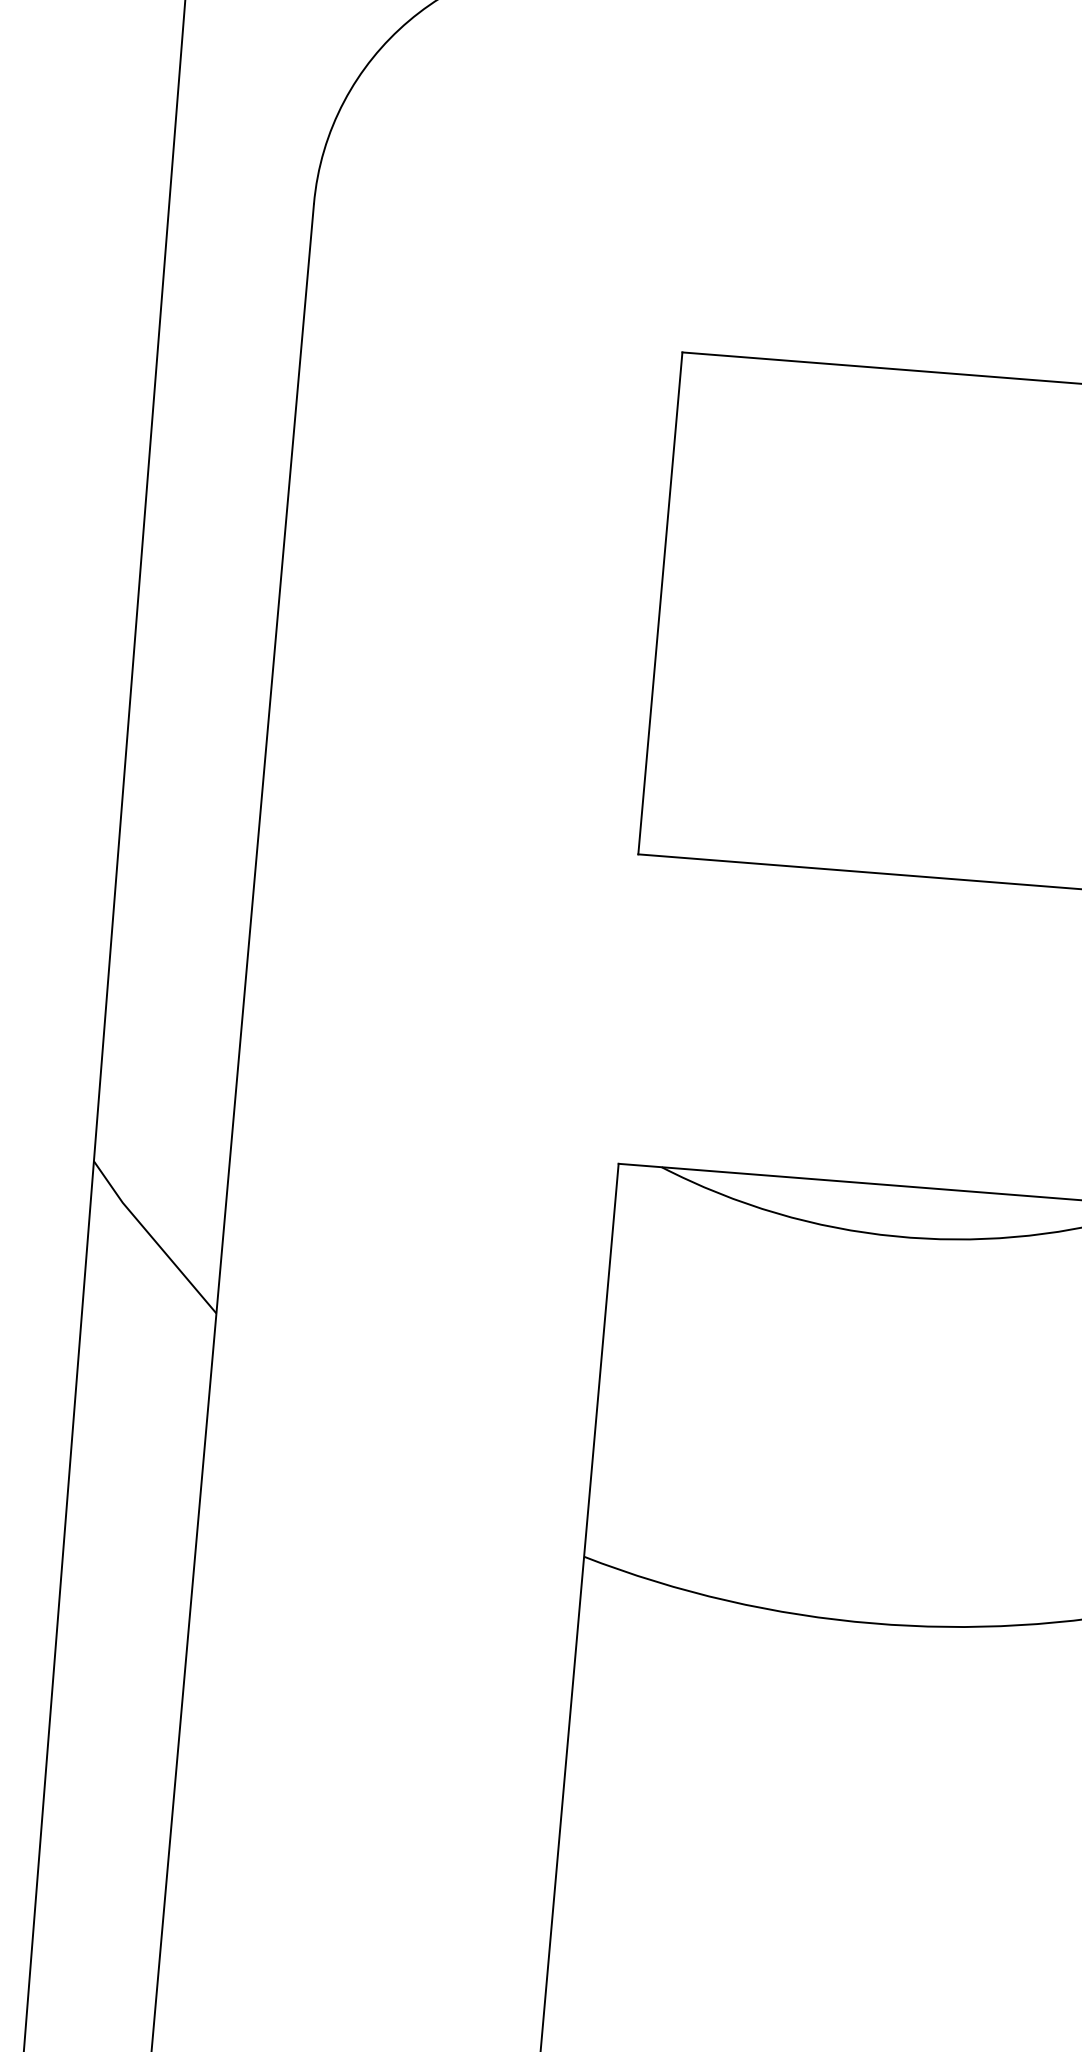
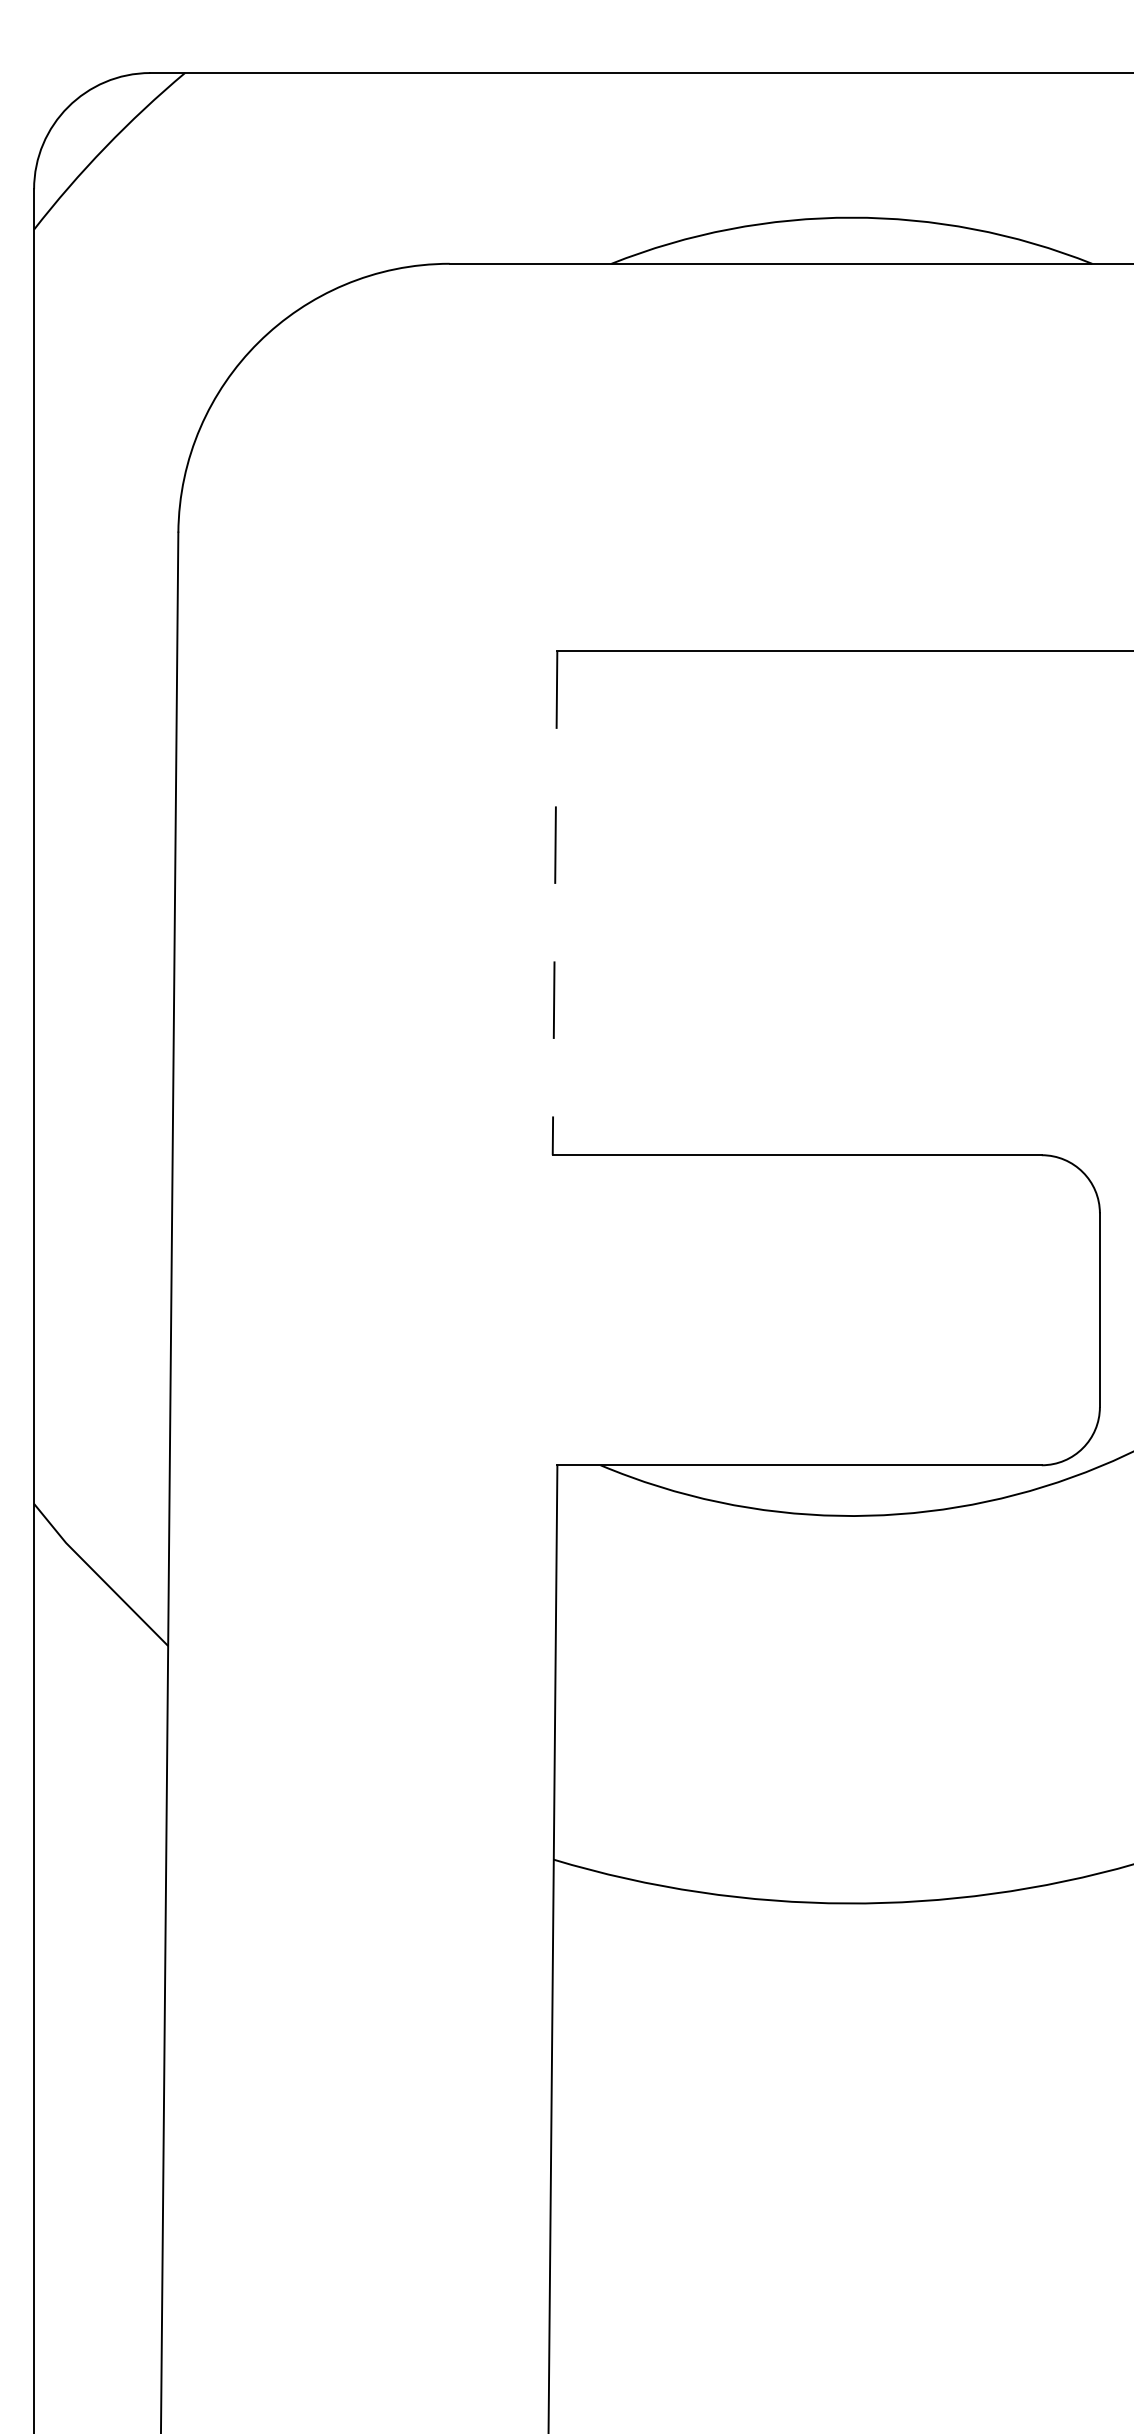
line: (660, 603) -> (555, 903), solid -> dashed

